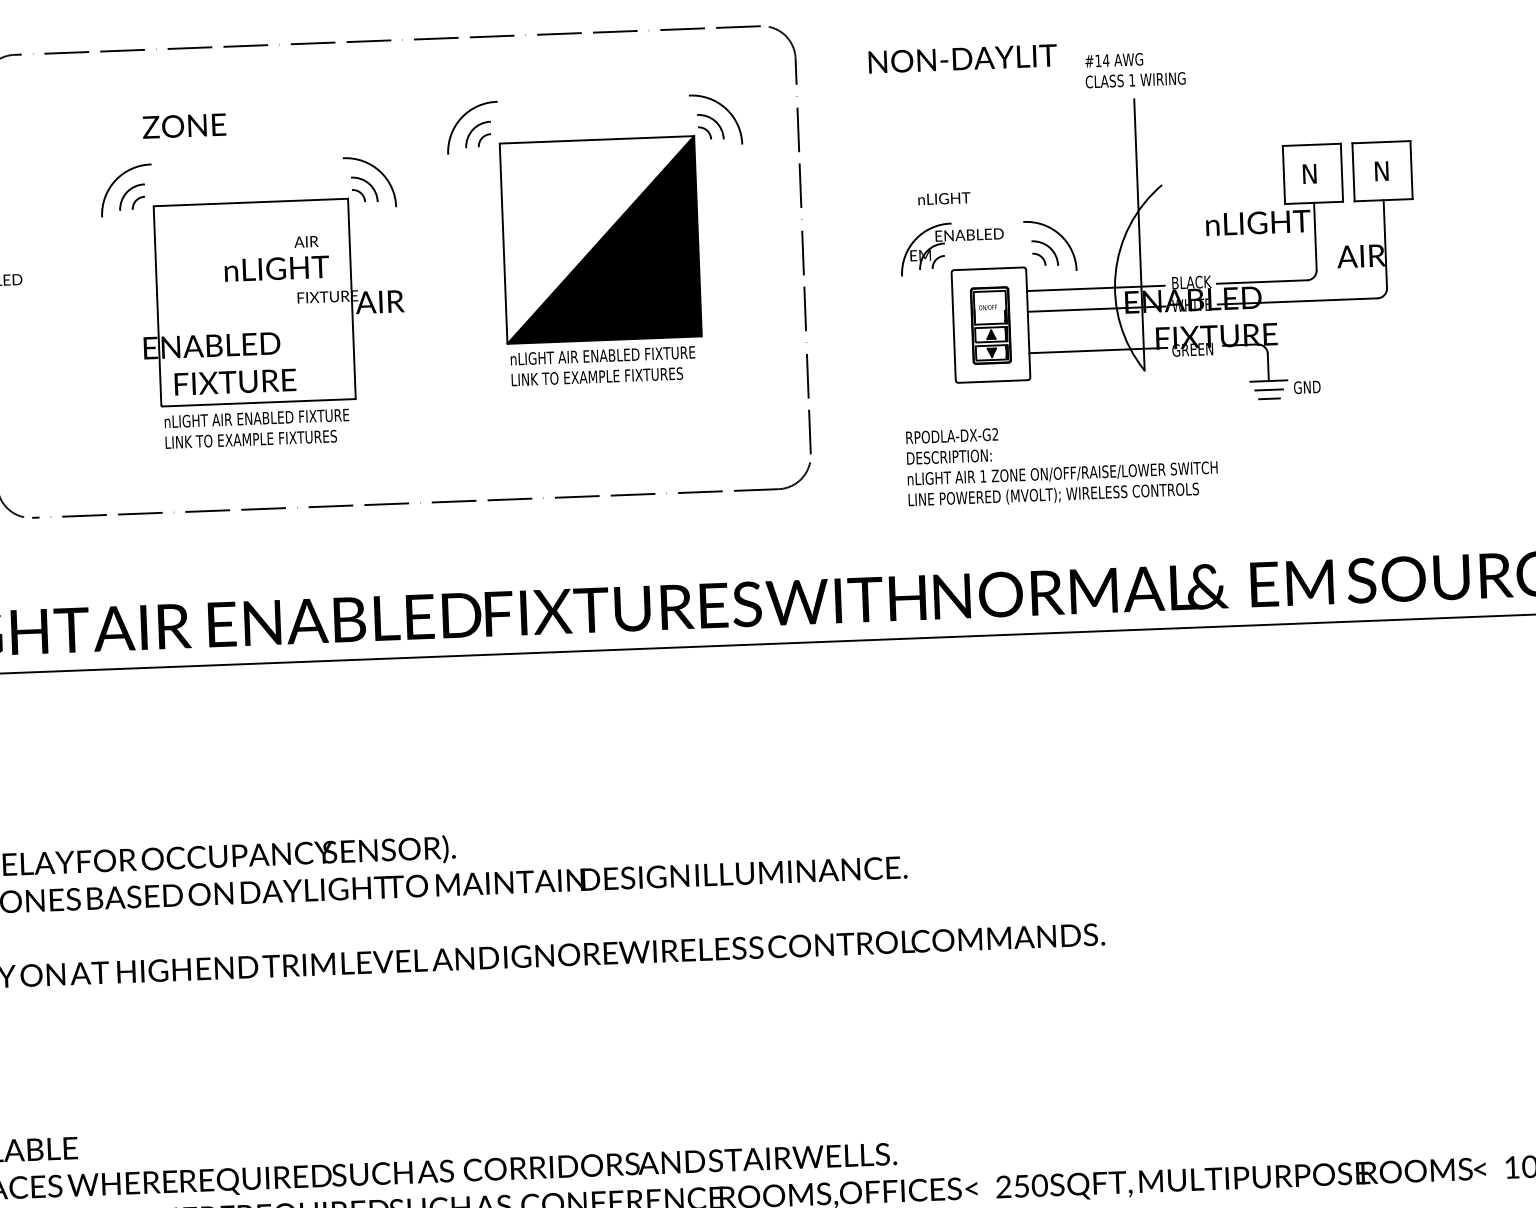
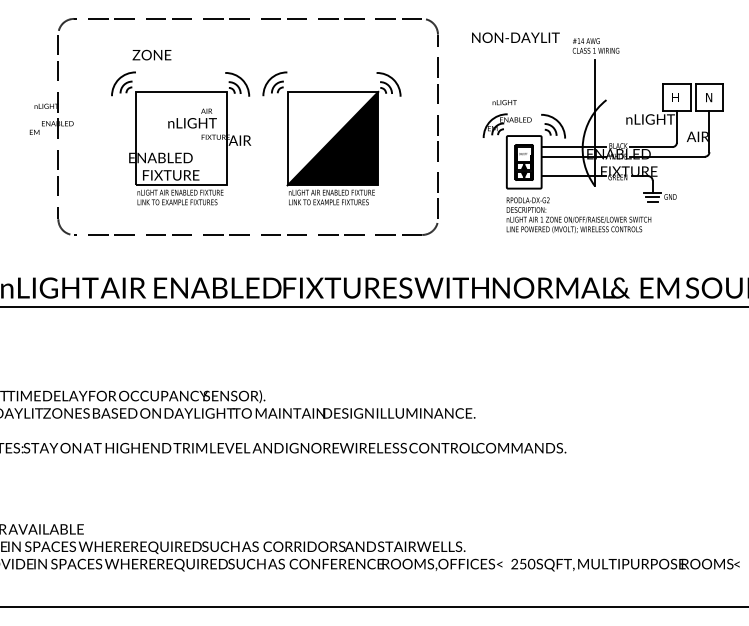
text: (1309, 173) -> (675, 97), N -> H
part: (597, 239) -> (331, 138), moved
text: (1061, 464) -> (578, 215), moved

